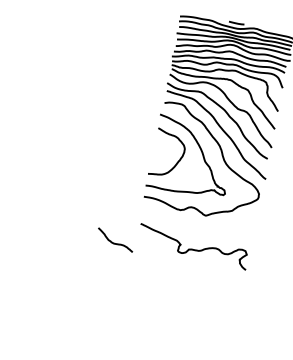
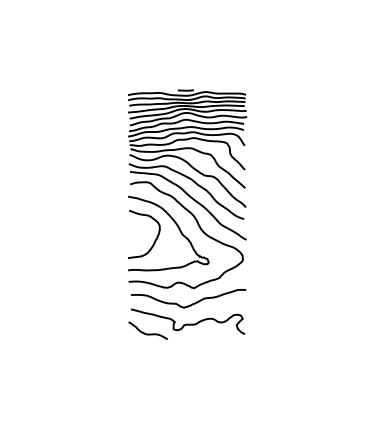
curve: (200, 229) -> (191, 303), added
curve: (114, 242) -> (147, 333), moved

